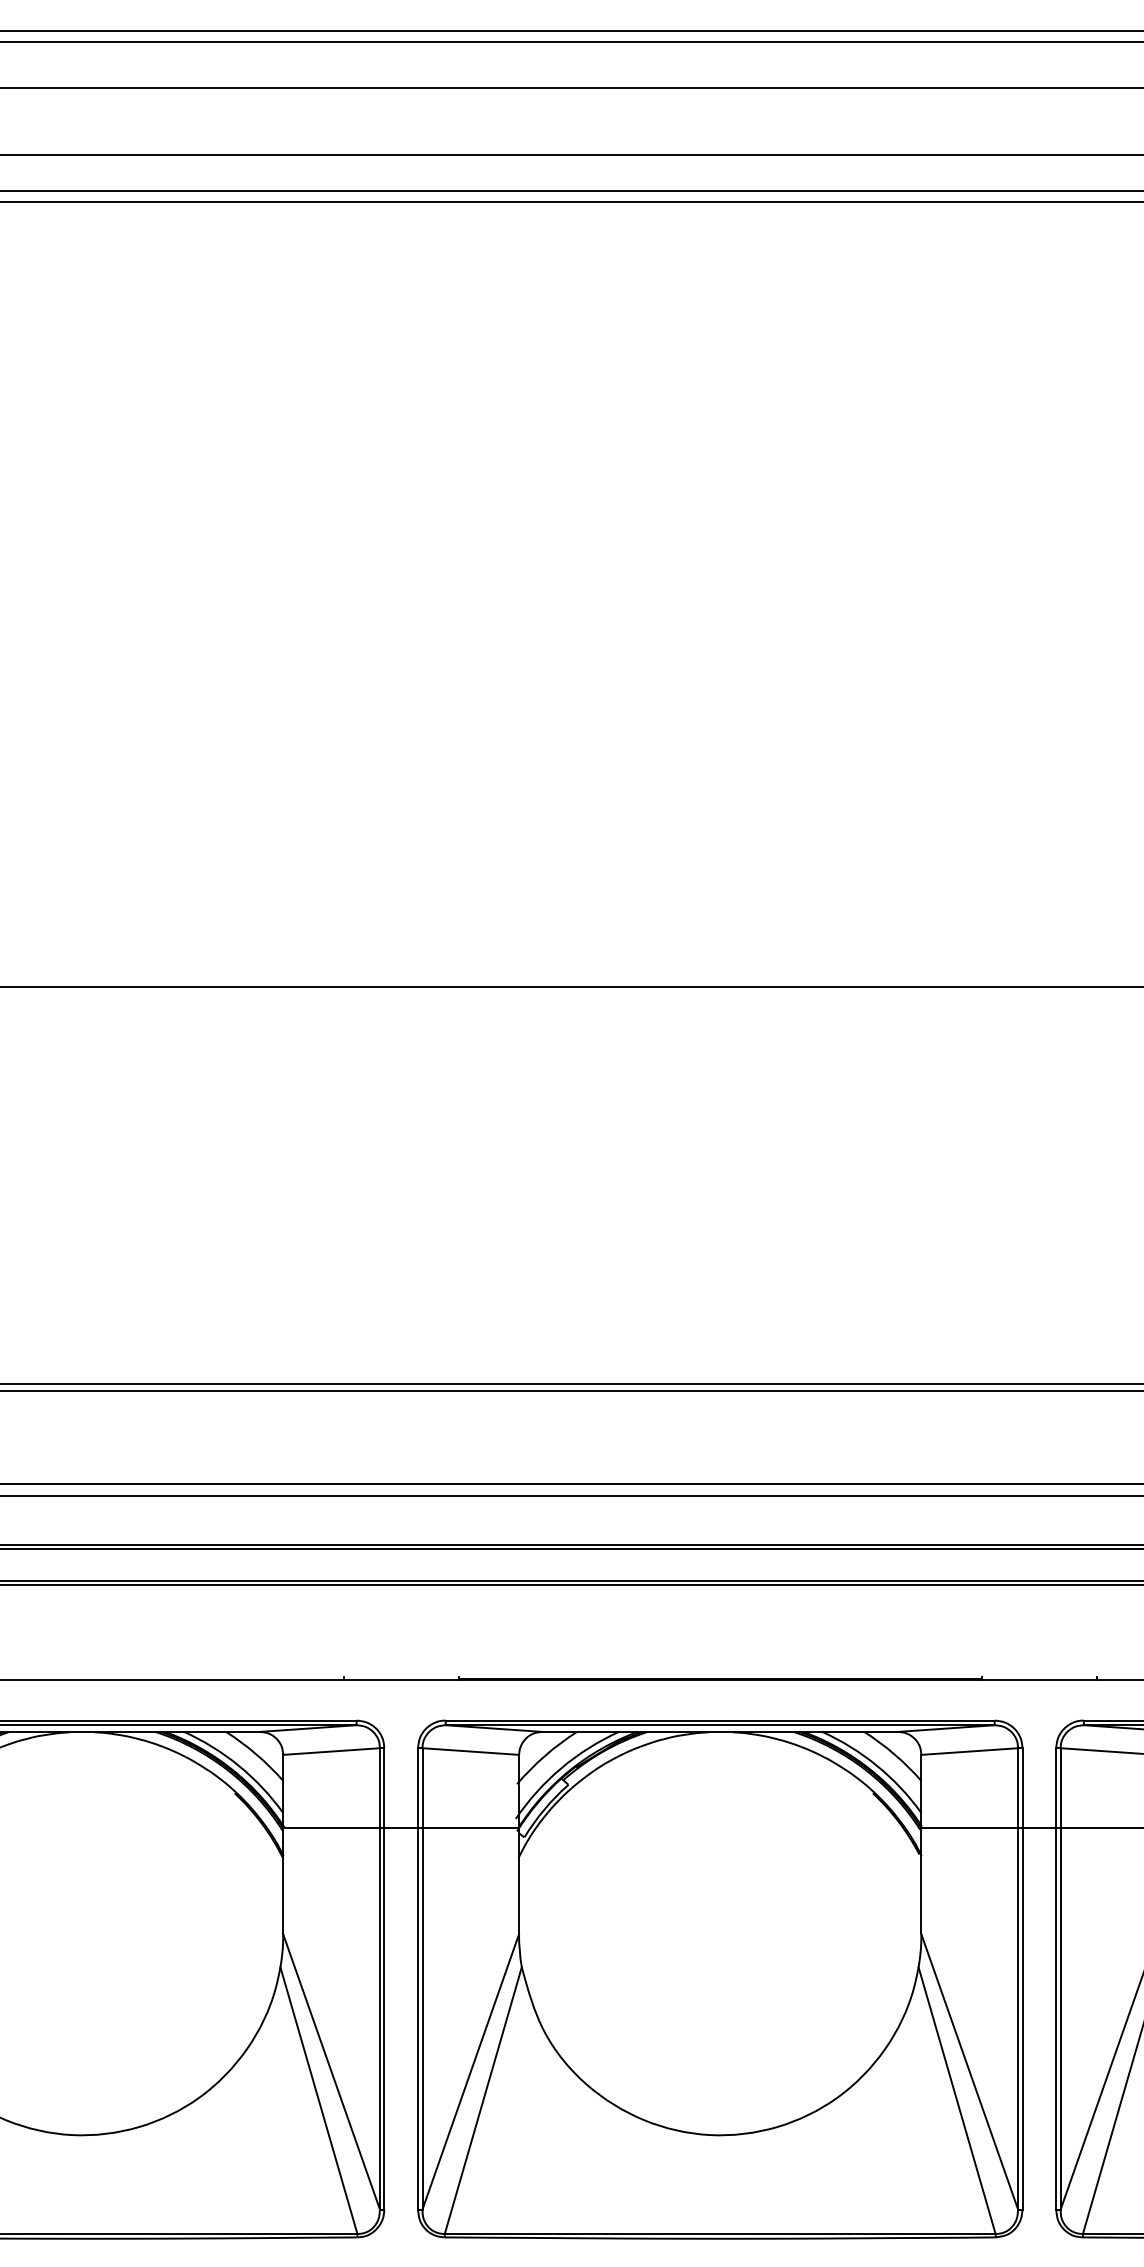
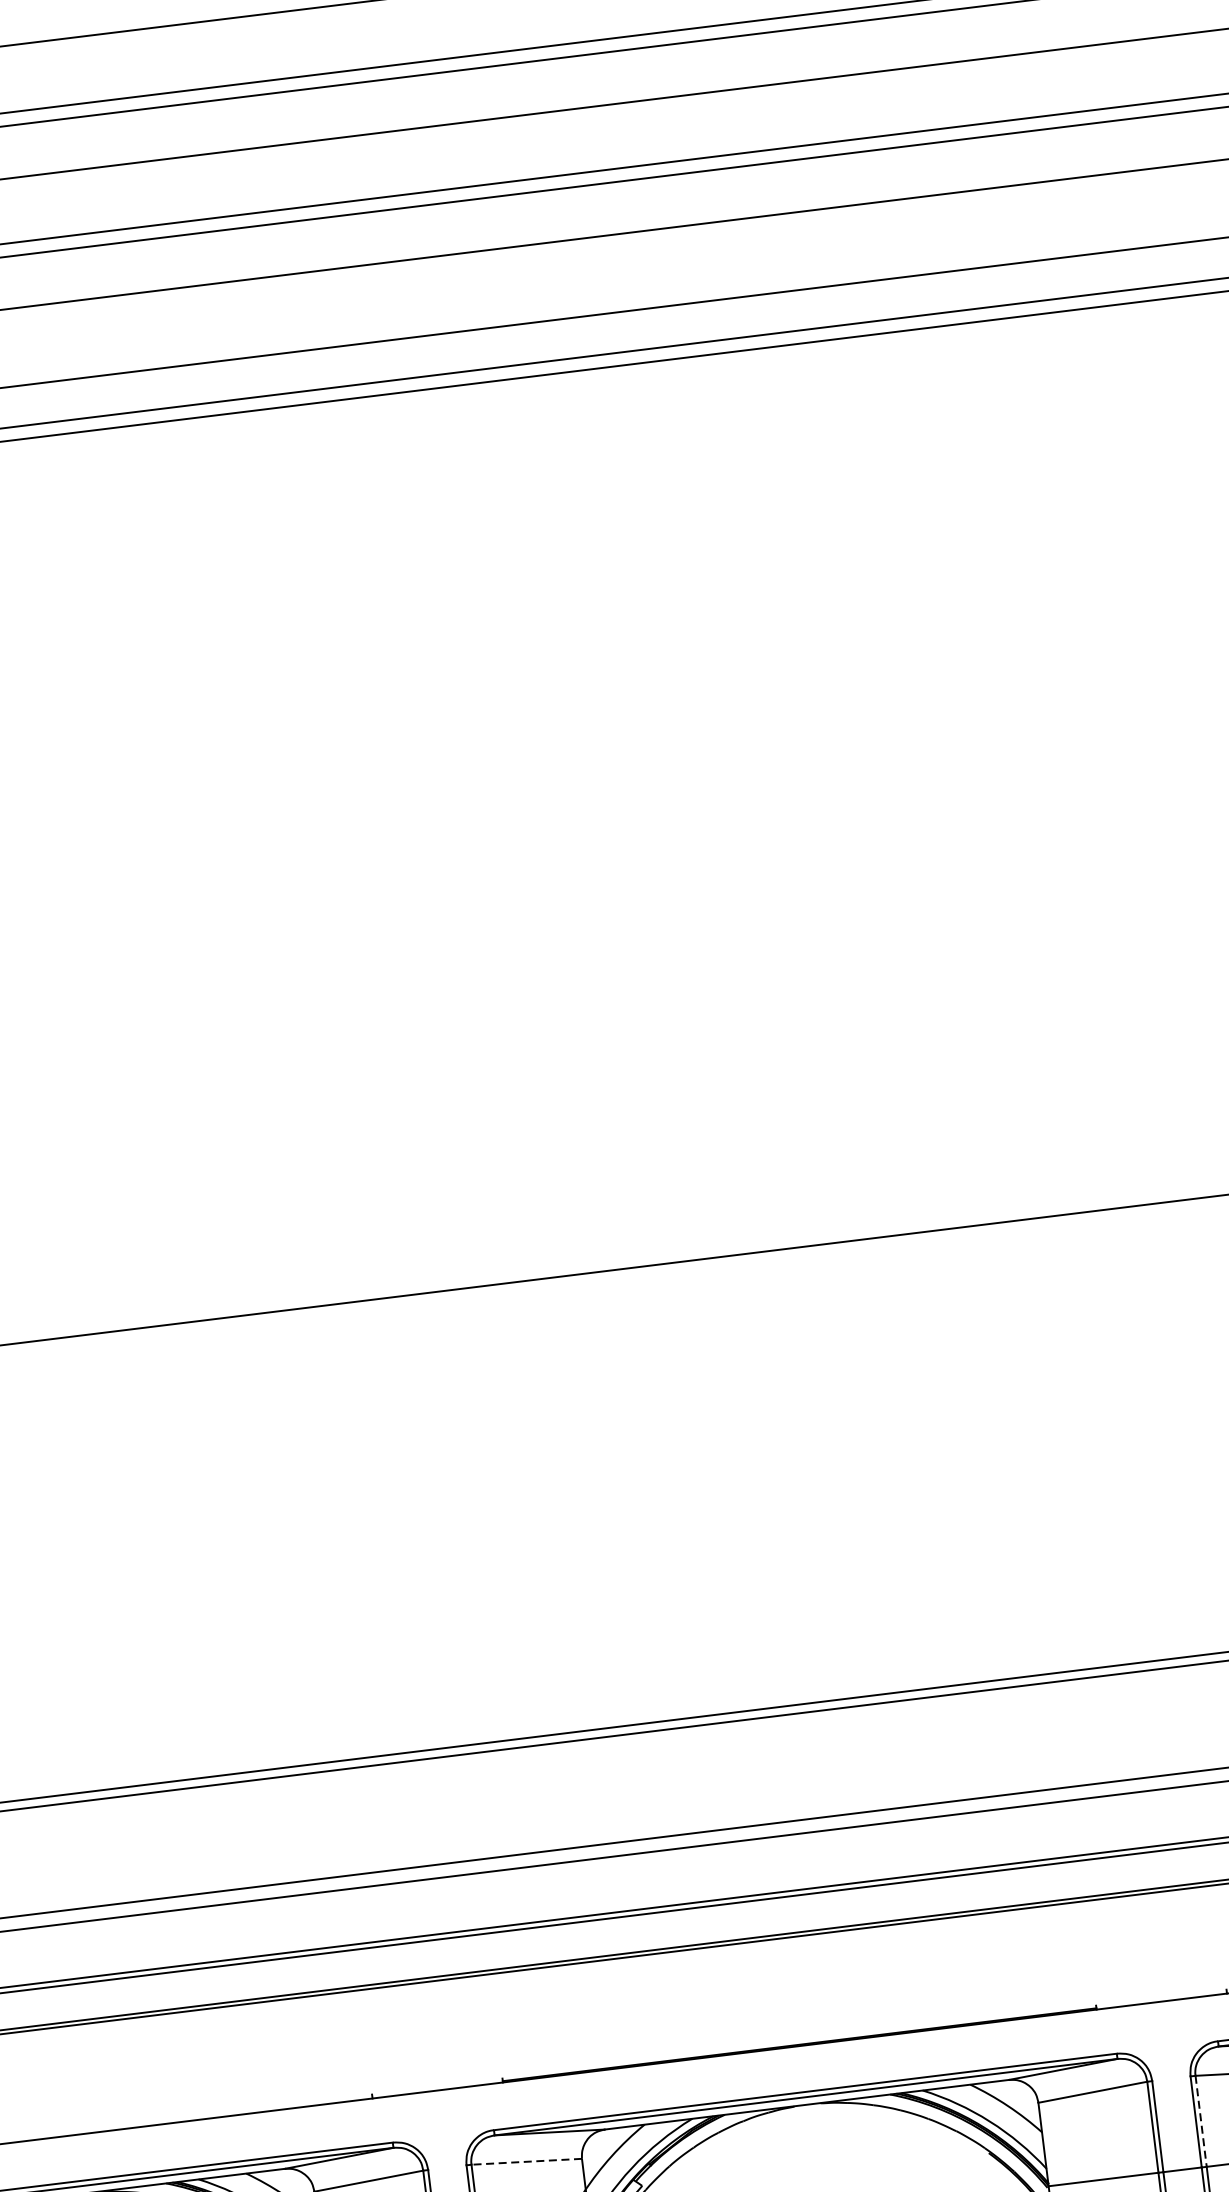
line: (470, 1751) -> (526, 2161), solid -> dashed
line: (1060, 1788) -> (1200, 2121), solid -> dashed

